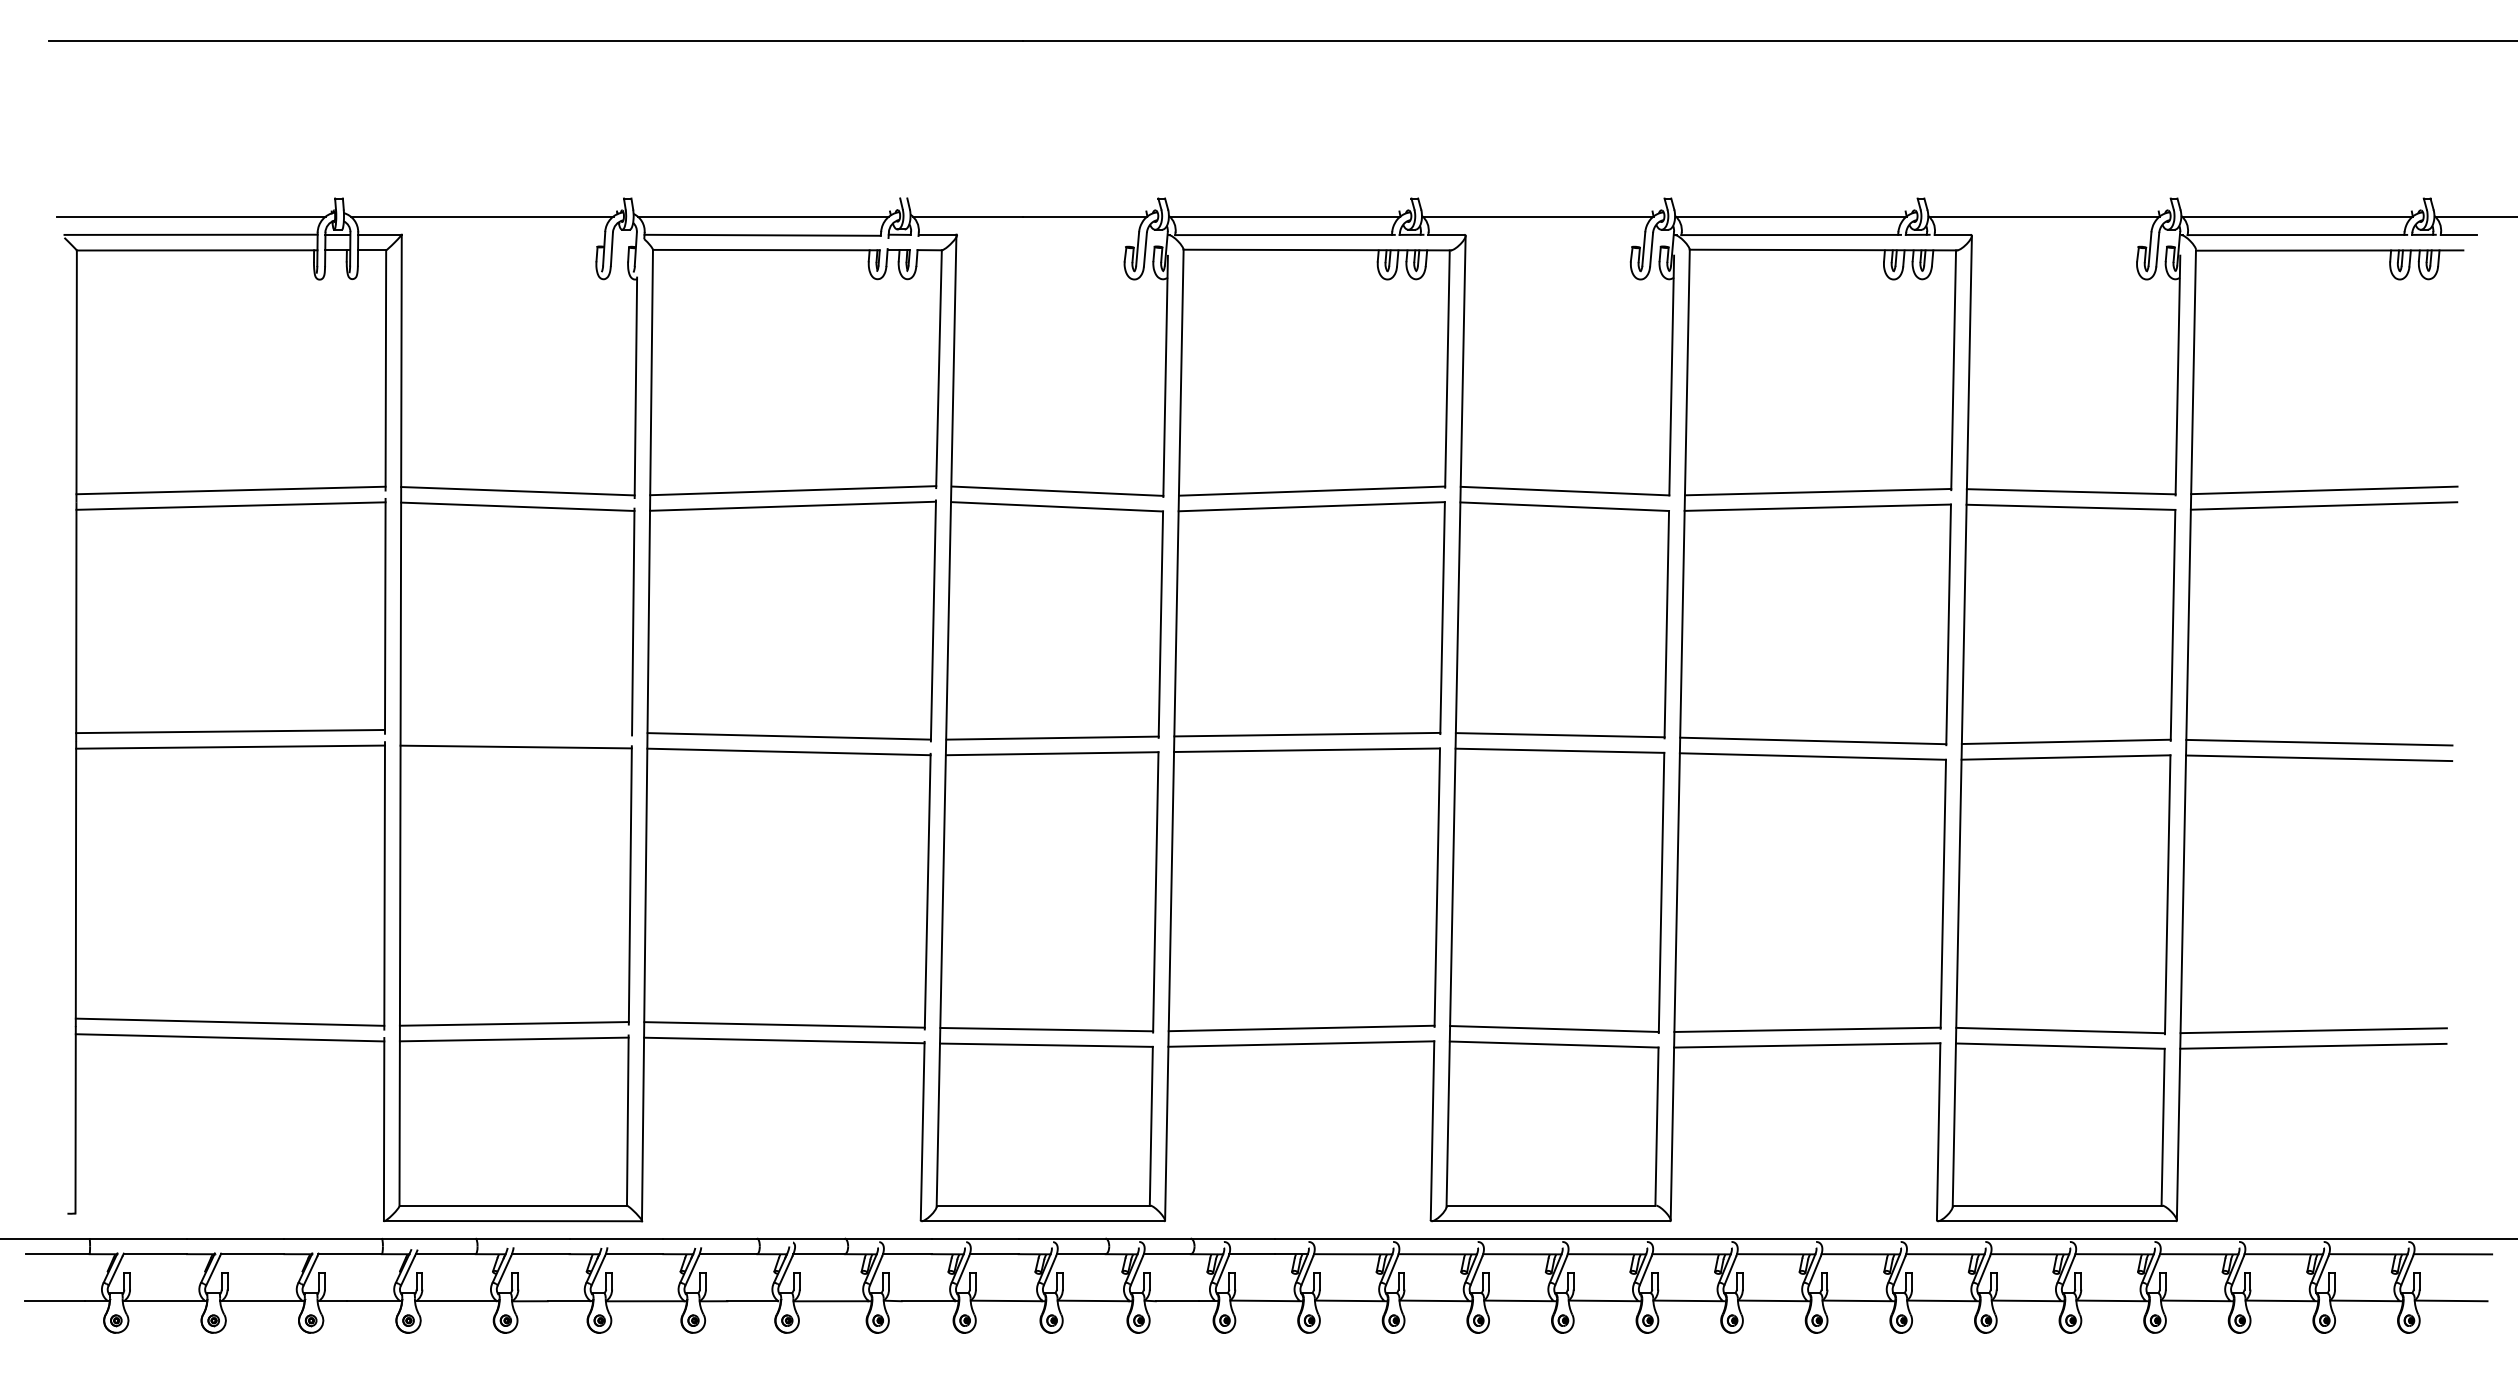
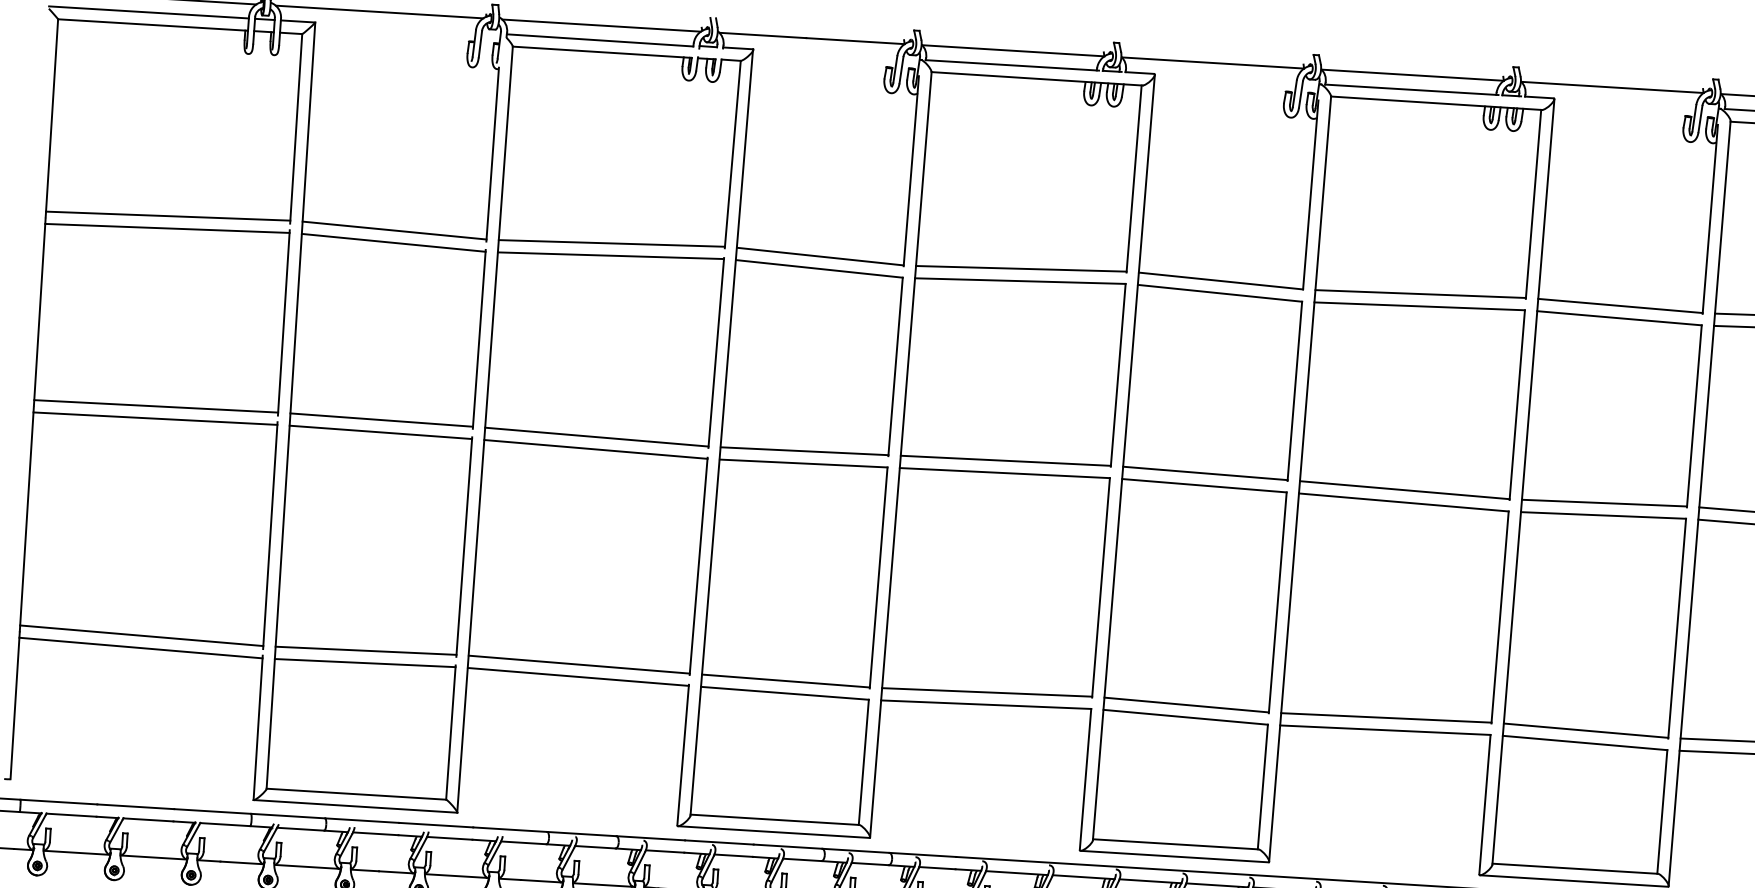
line: (516, 731) -> (381, 420), added

